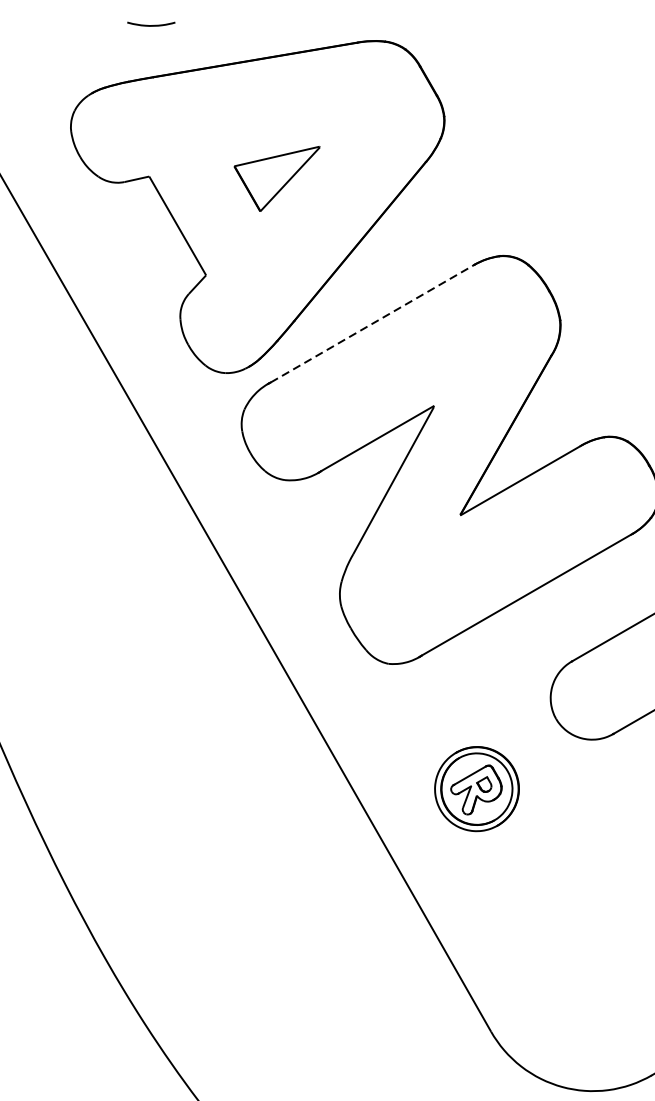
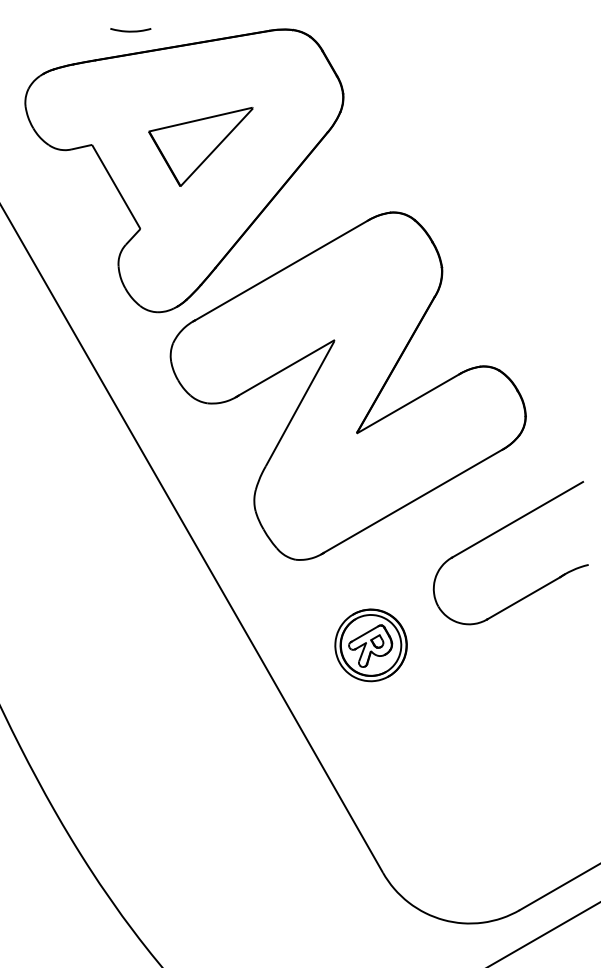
curve: (150, 24) -> (130, 30), moved
part: (276, 178) -> (200, 146), size x1.43
line: (371, 324) -> (281, 270), dashed -> solid
part: (476, 789) -> (370, 645), moved

